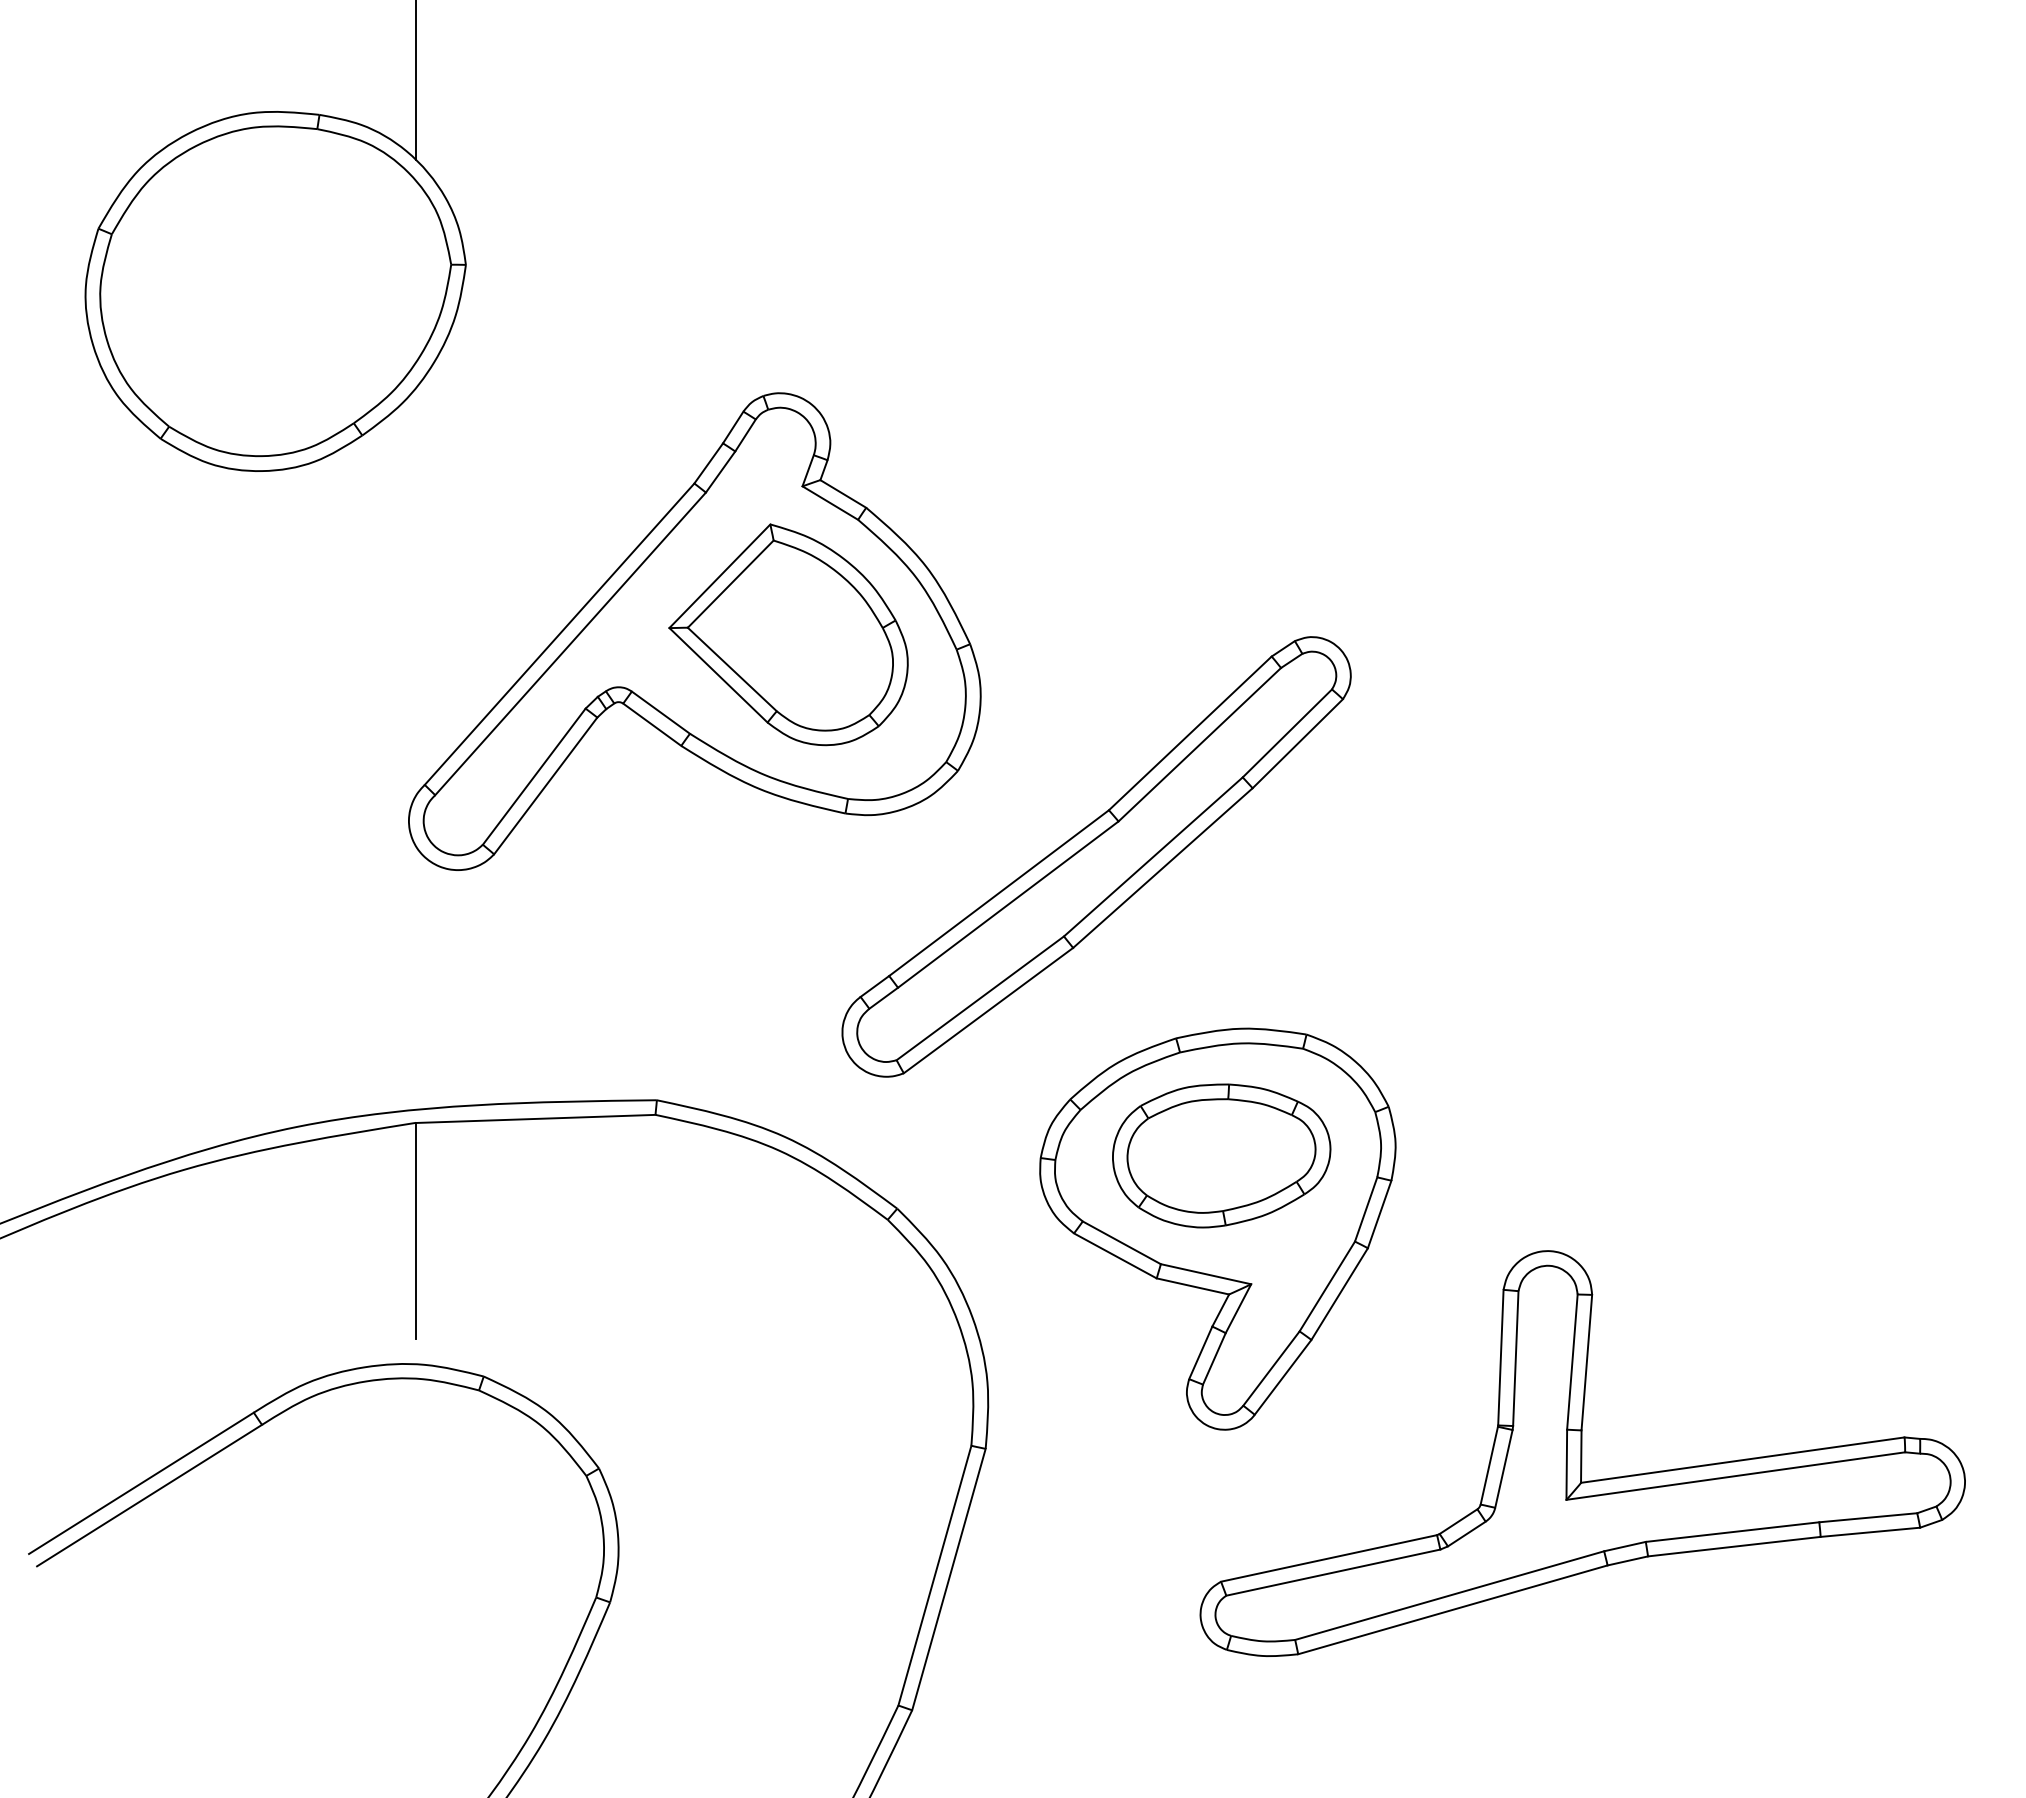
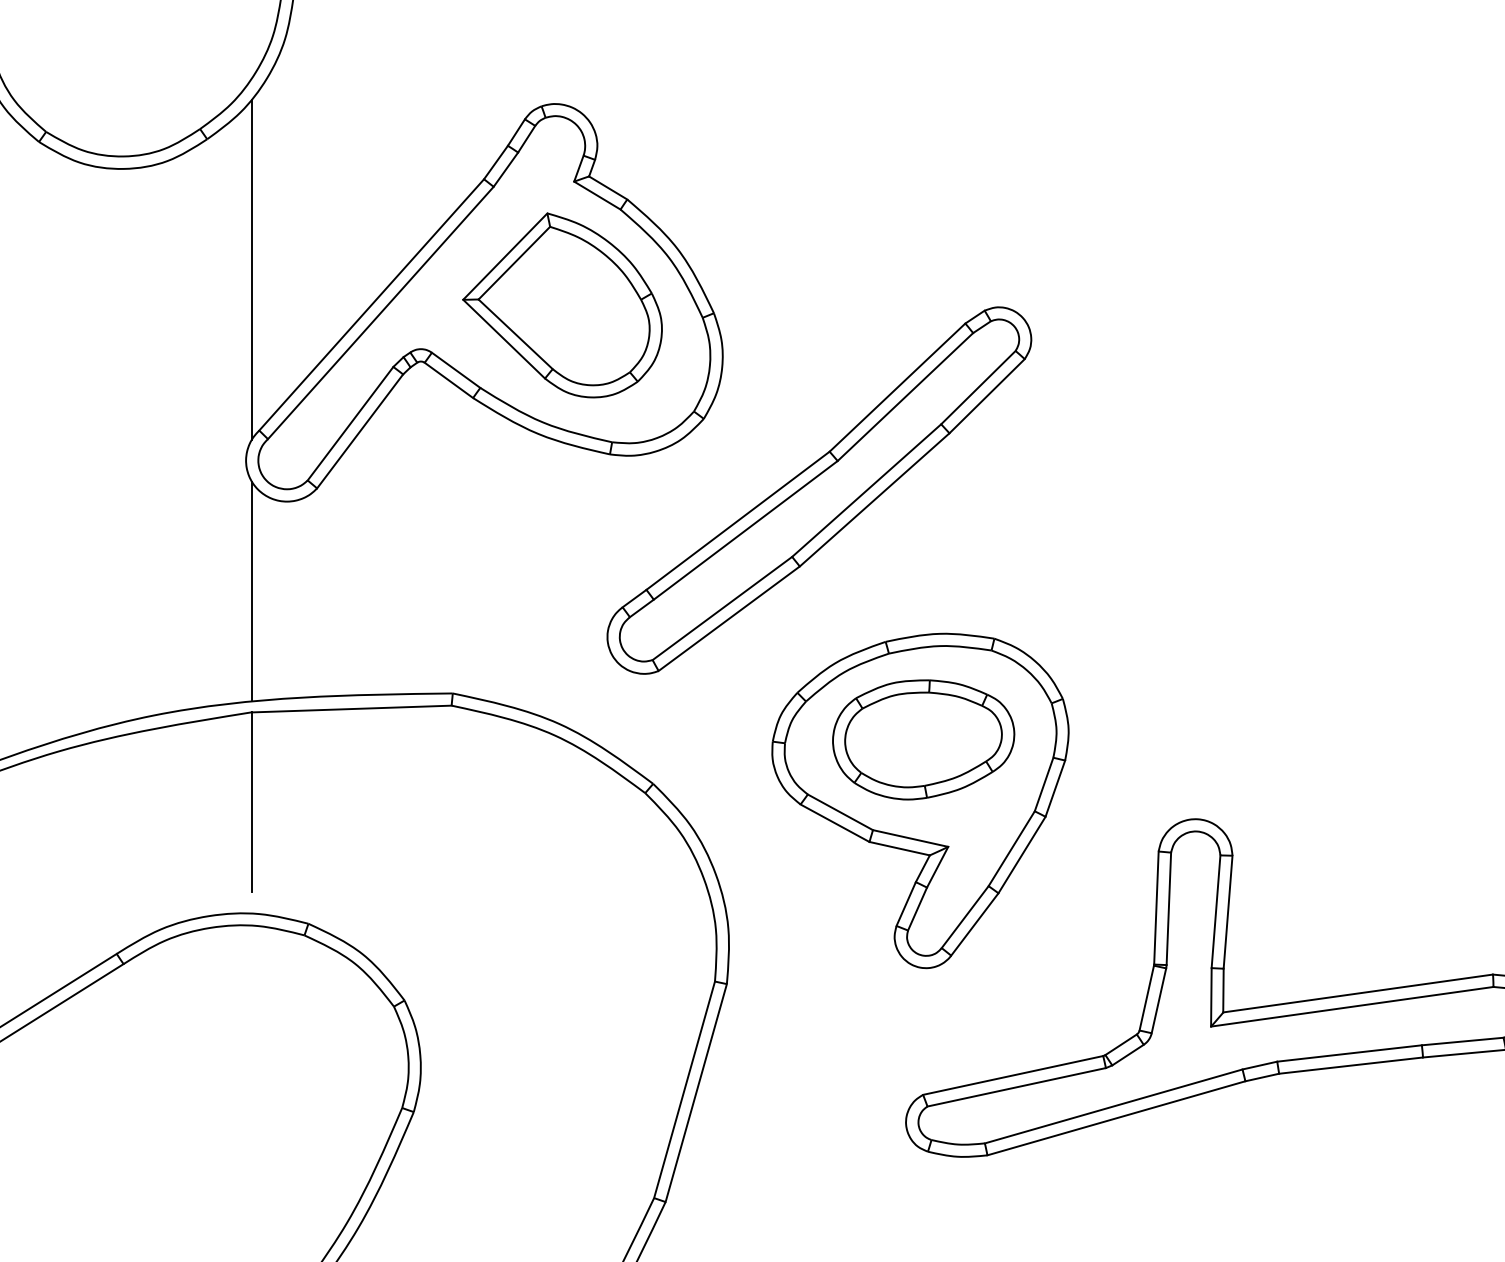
line: (416, 591) -> (252, 269), added
line: (416, 977) -> (252, 591), added

